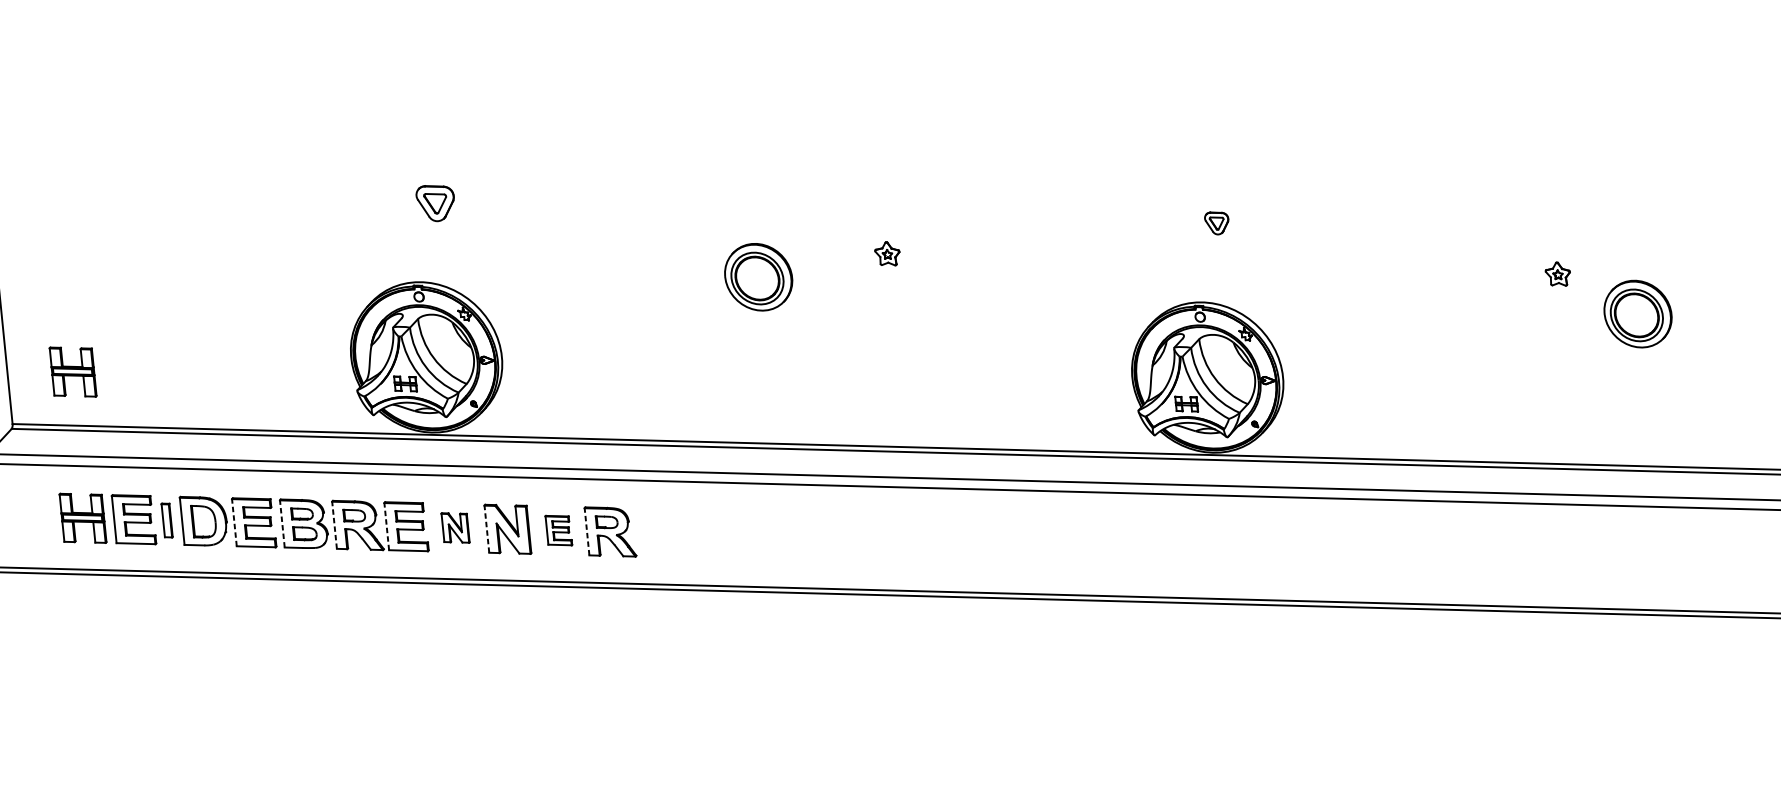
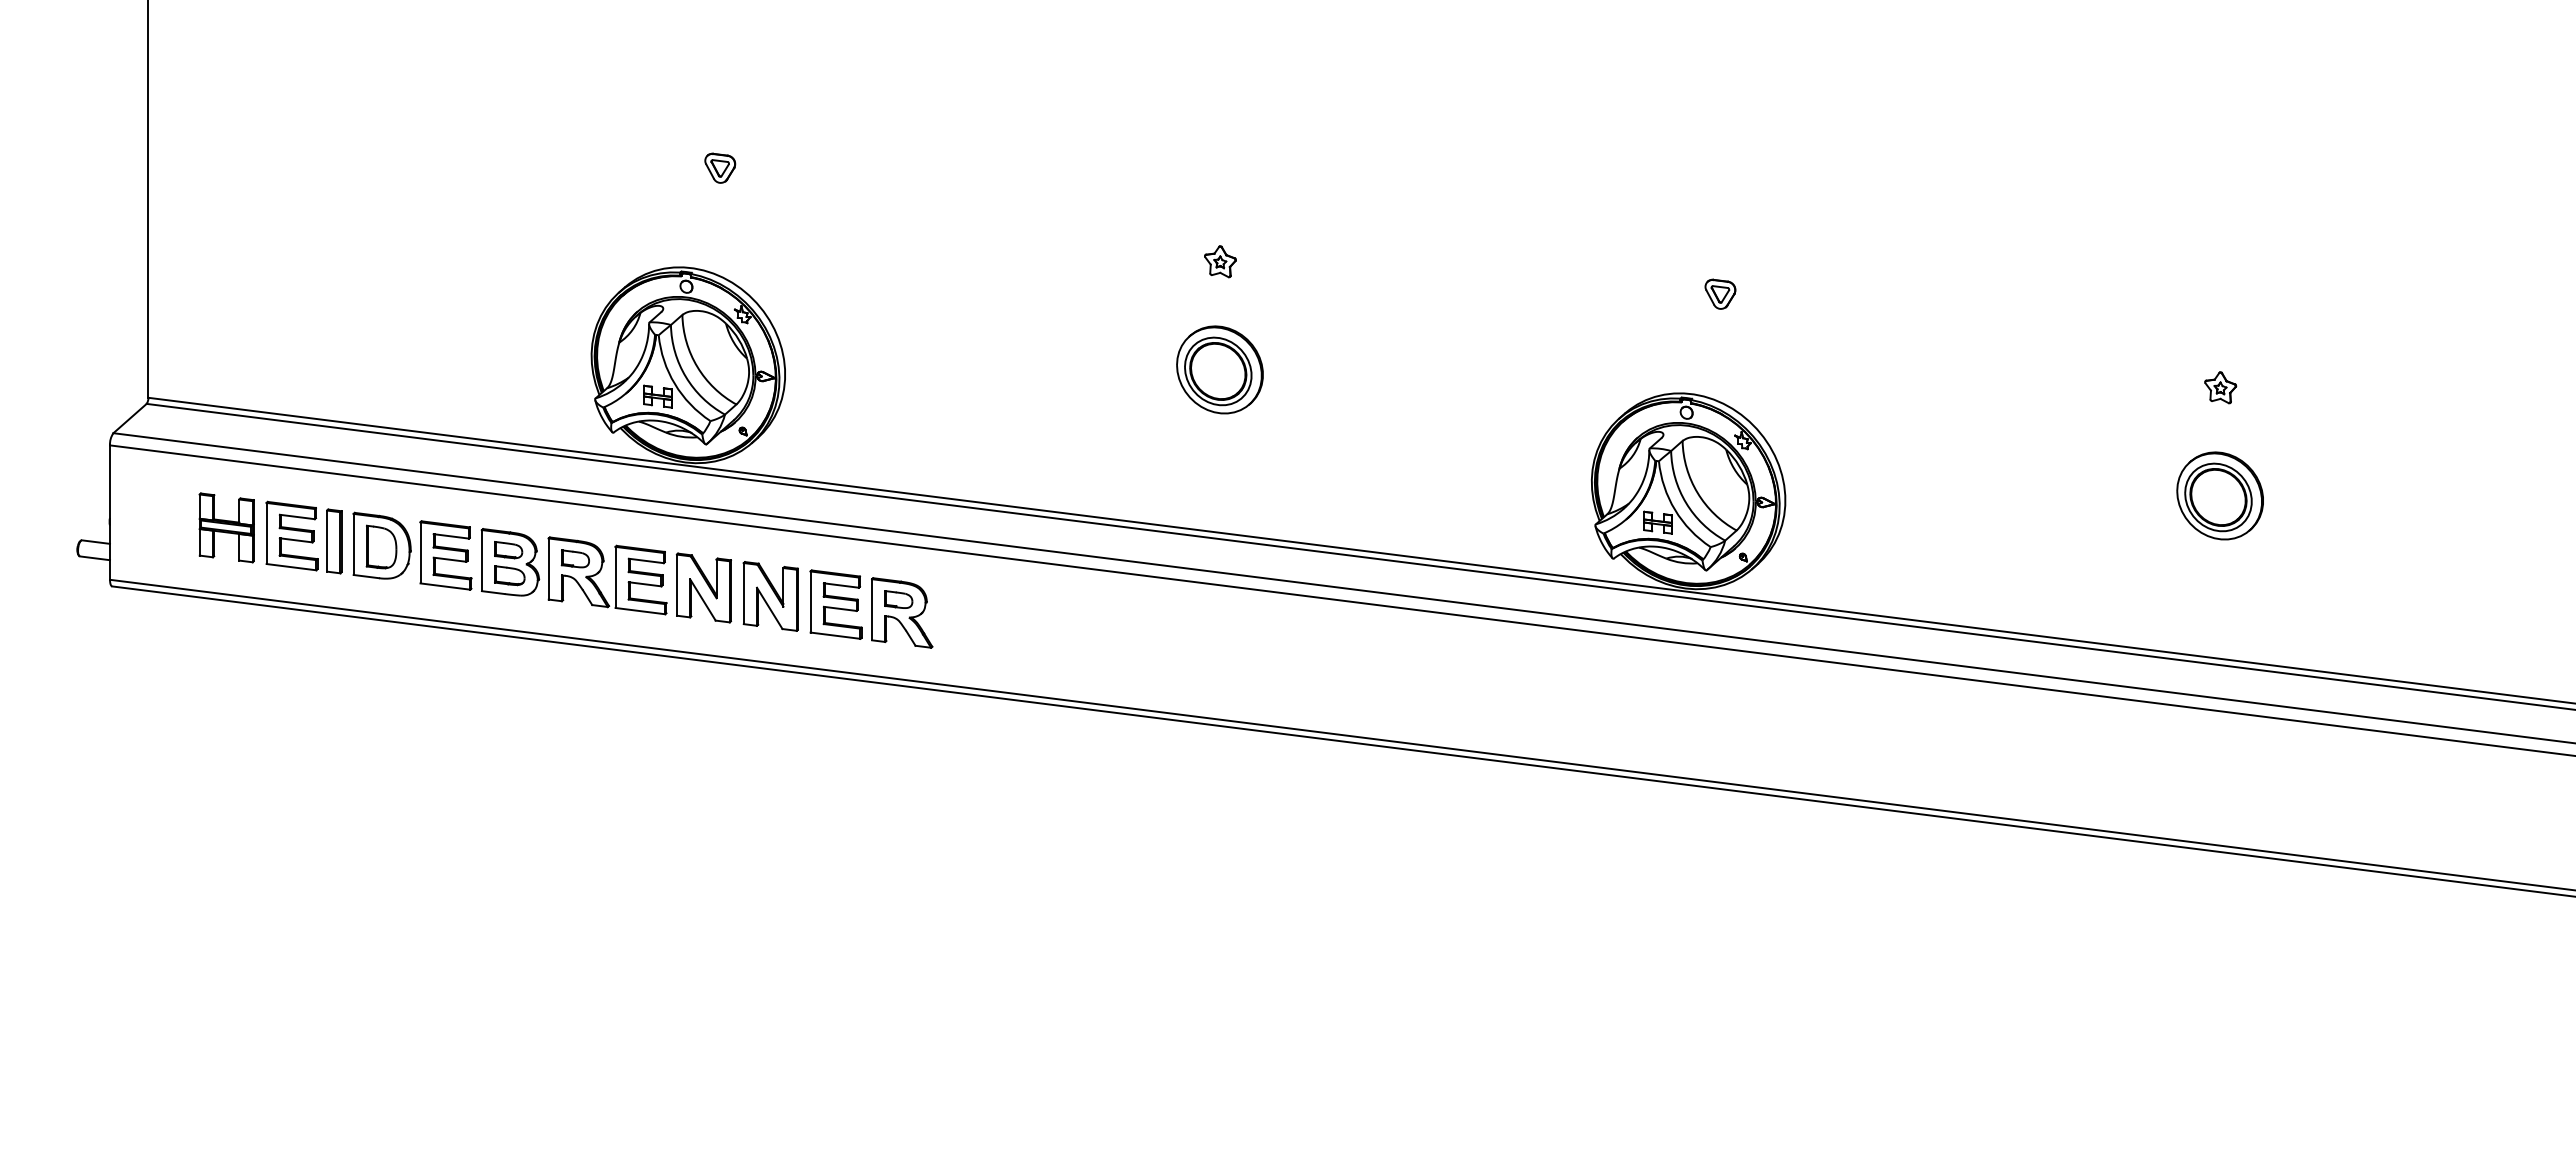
part: (436, 202) -> (720, 167), size x0.62
part: (887, 253) -> (1220, 261), moved
part: (1557, 274) -> (2220, 387), moved
part: (758, 276) -> (1219, 369), moved
part: (1637, 313) -> (2219, 495), moved
part: (72, 371) -> (232, 338), removed
part: (167, 520) -> (334, 541), size x1.43
line: (234, 522) -> (420, 552), dashed -> solid
line: (282, 523) -> (481, 560), dashed -> solid
line: (334, 525) -> (548, 569), dashed -> solid
line: (386, 526) -> (615, 577), dashed -> solid
part: (455, 527) -> (703, 587), size x1.67
line: (486, 529) -> (743, 593), dashed -> solid
part: (558, 530) -> (835, 604), size x1.67
line: (587, 531) -> (872, 609), dashed -> solid

